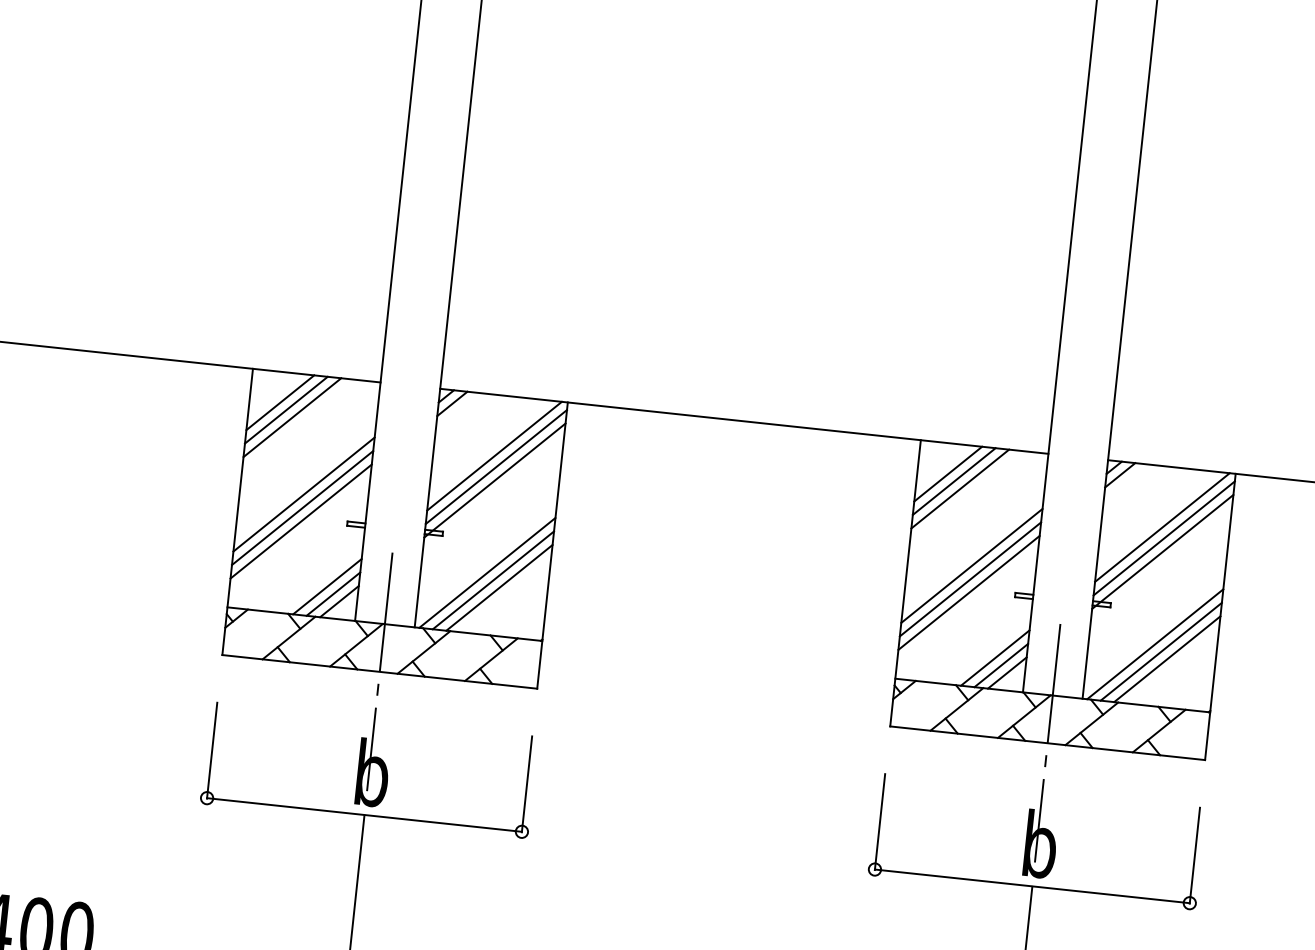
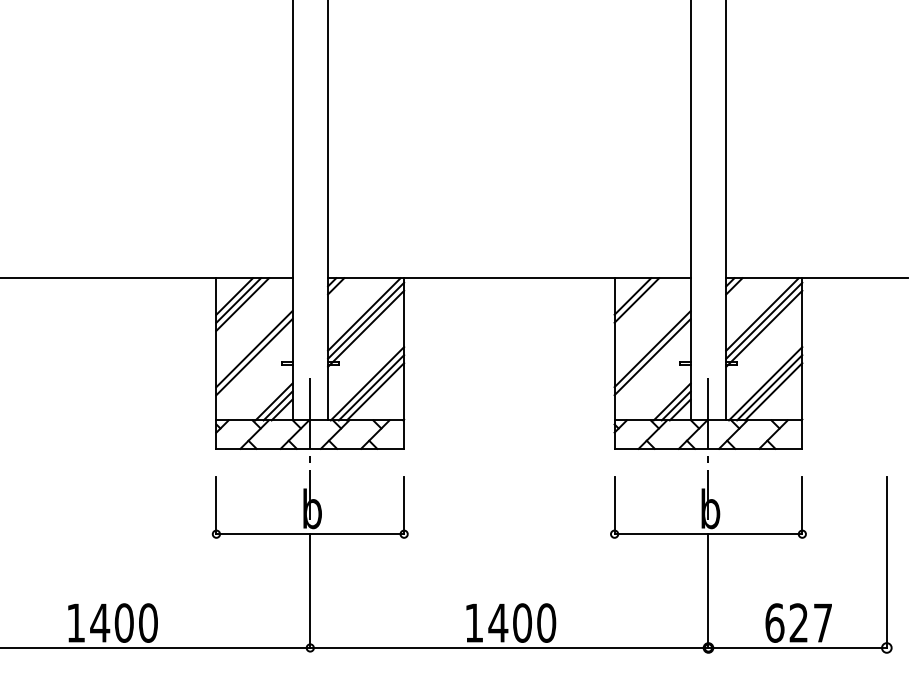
line: (959, 488) -> (640, 304), removed
line: (301, 522) -> (254, 365), removed
line: (968, 593) -> (652, 365), removed

